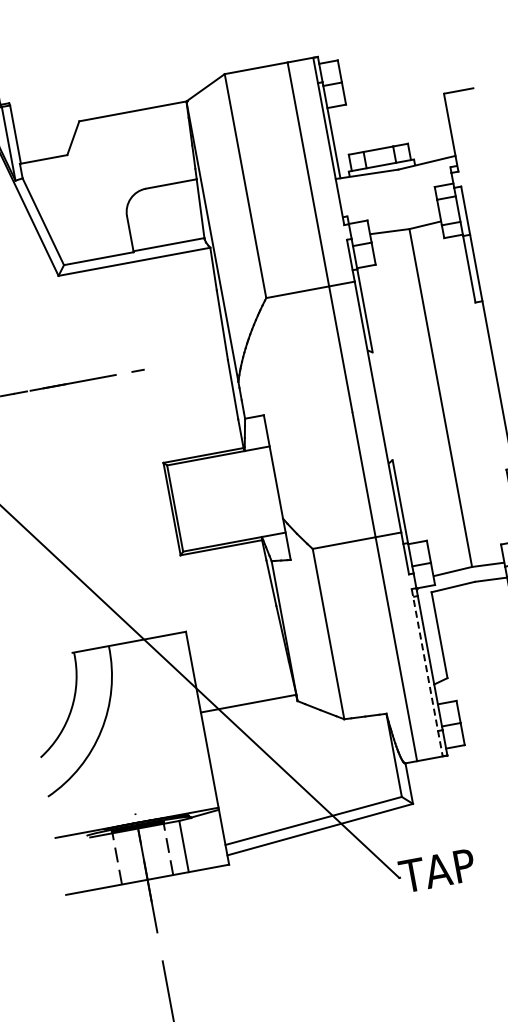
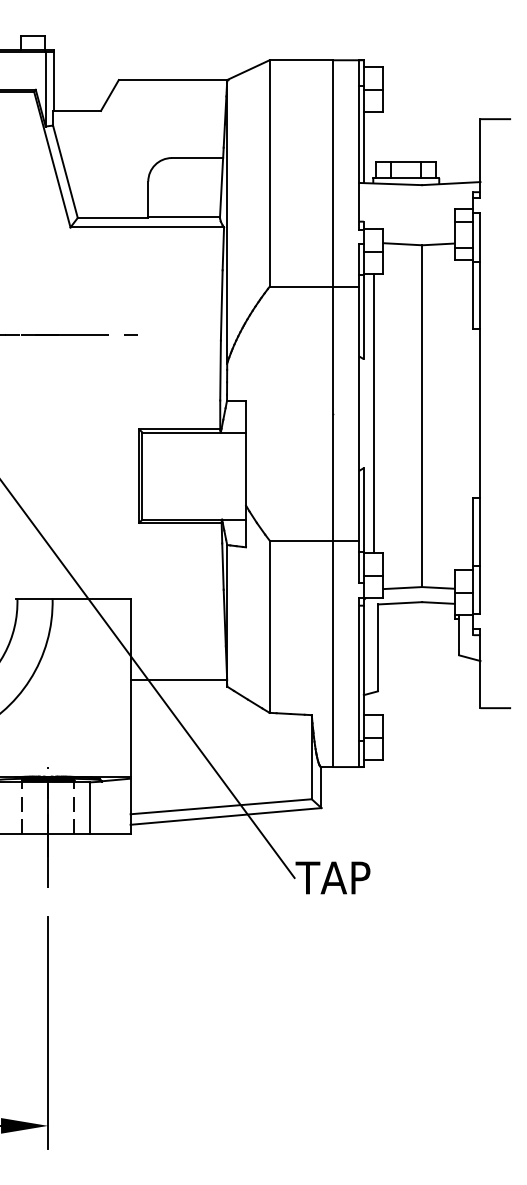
line: (393, 404) -> (374, 413), added
line: (427, 672) -> (359, 682), dashed -> solid

